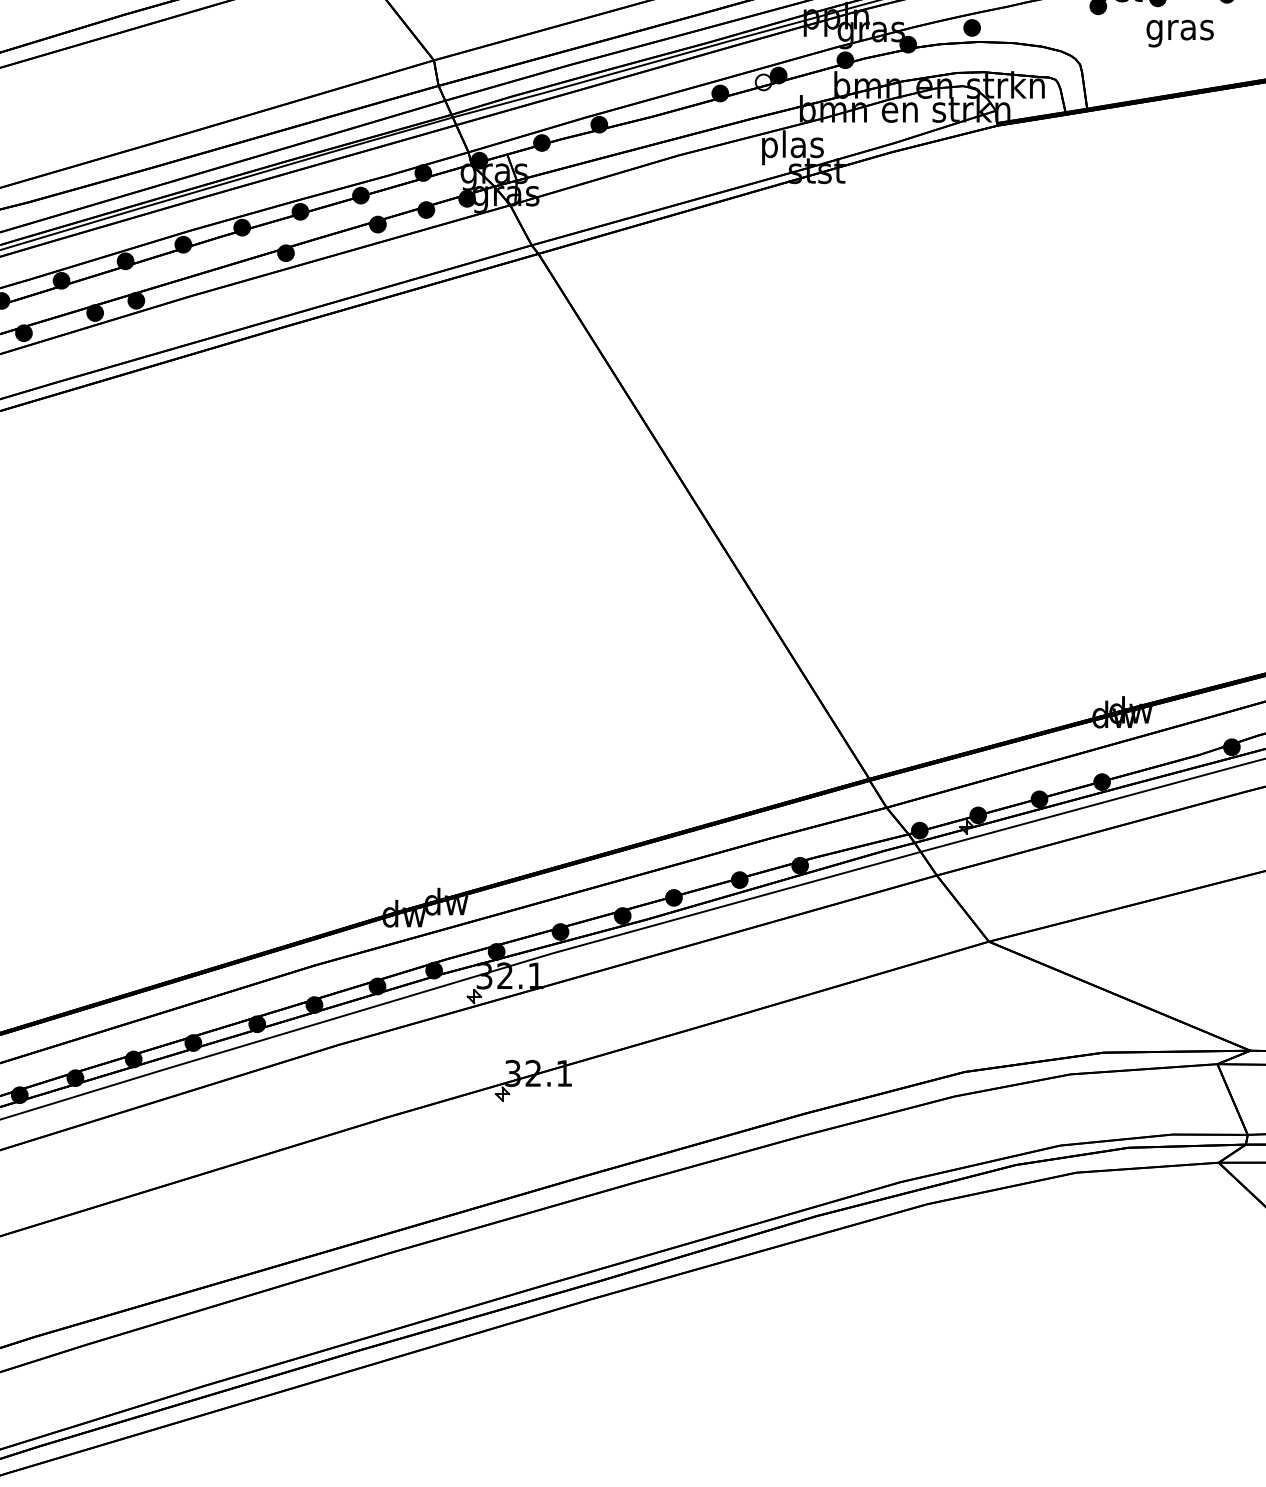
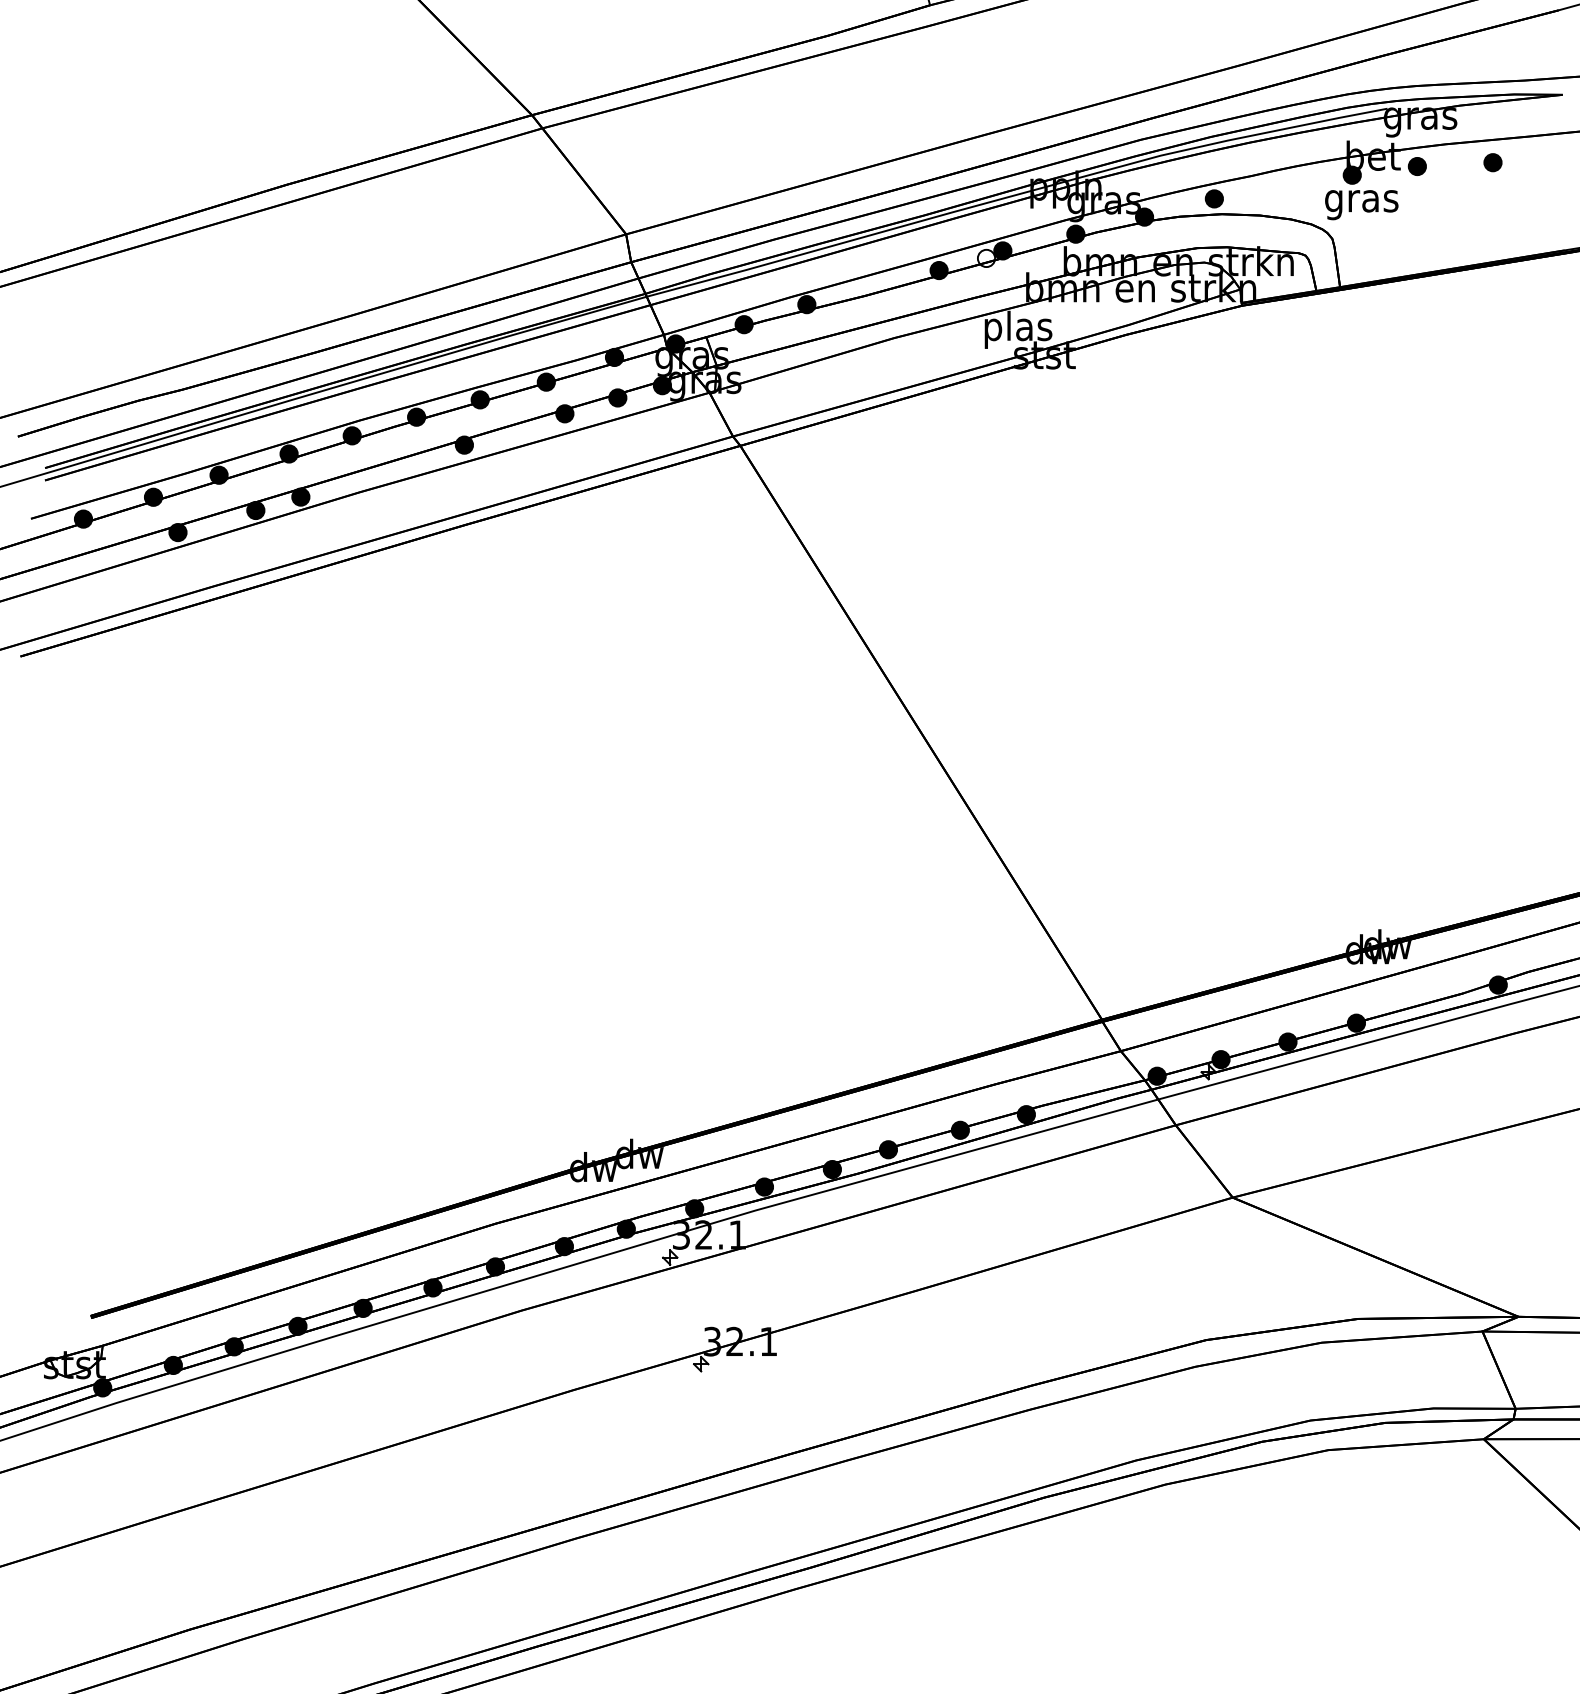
text: (1179, 33) -> (1361, 205), moved

